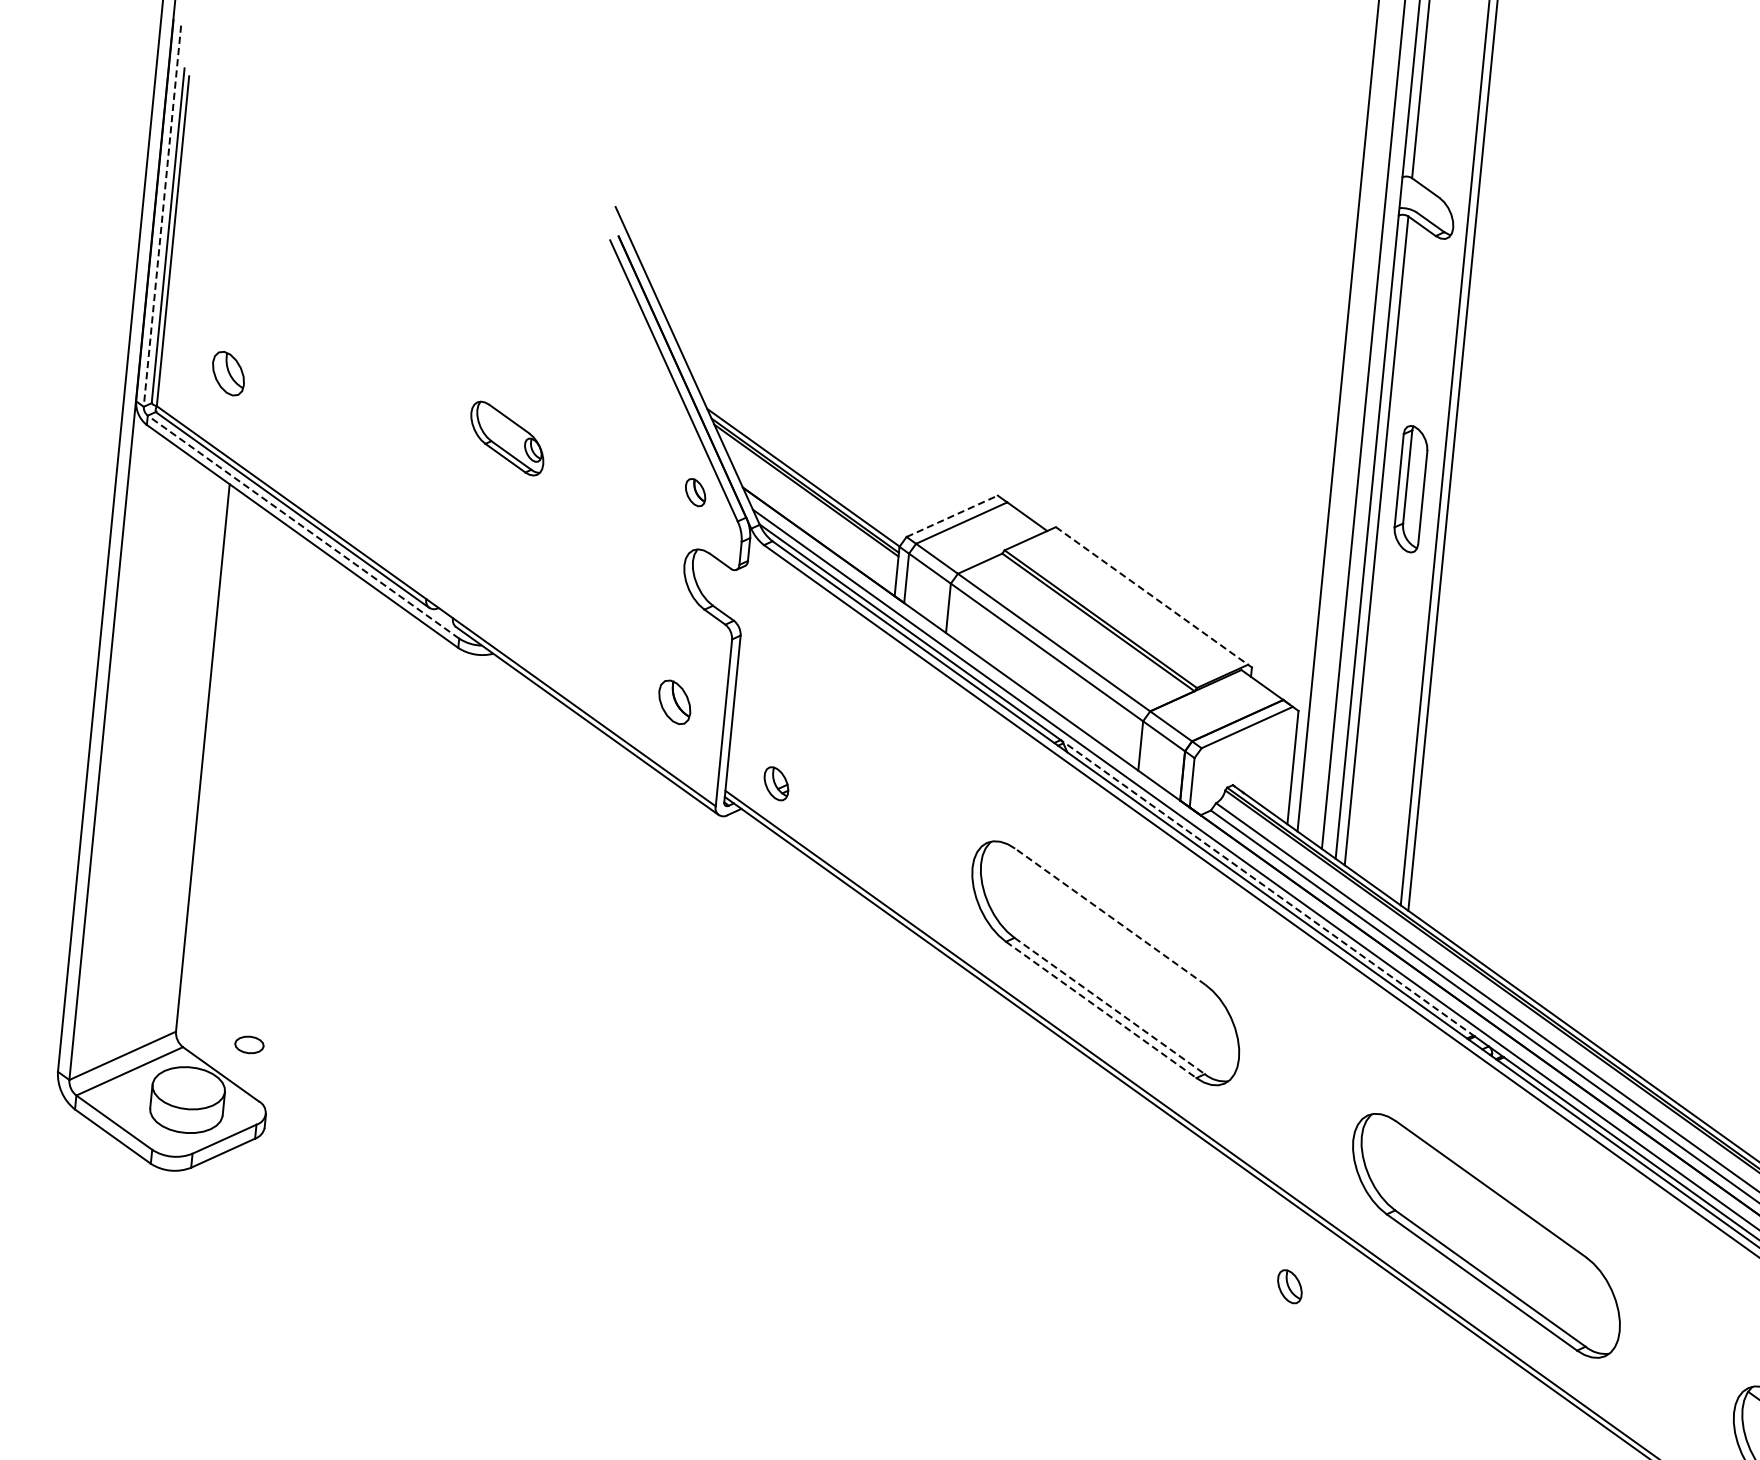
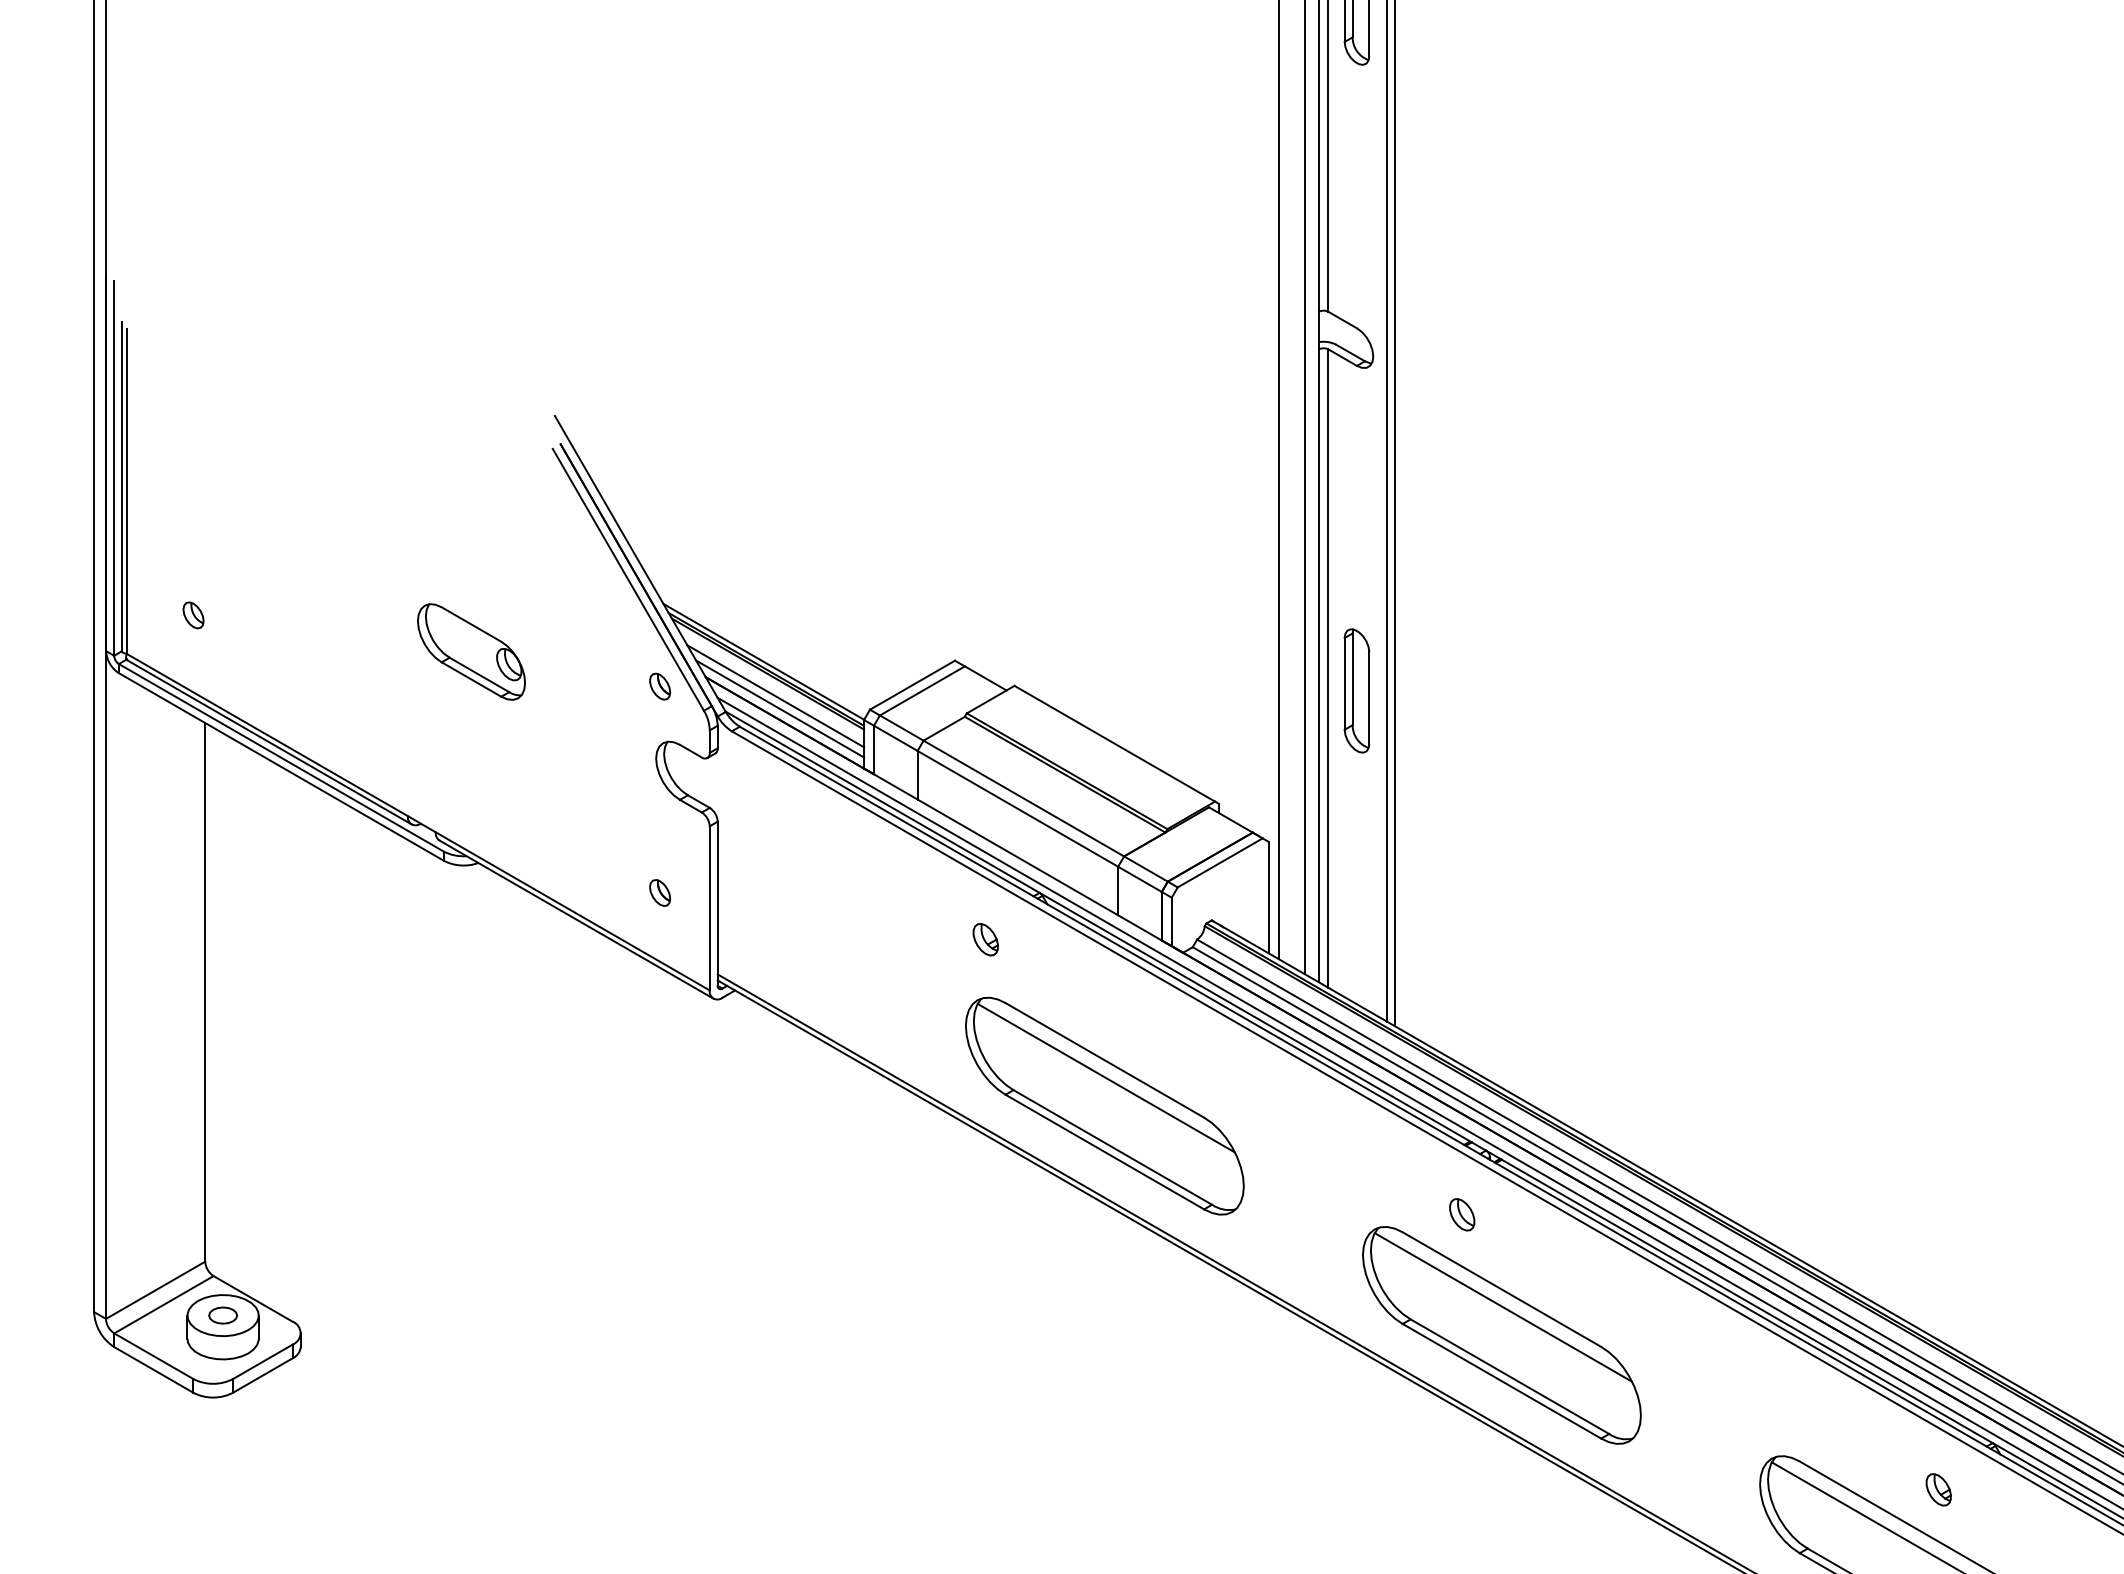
line: (162, 216) -> (114, 468), dashed -> solid
part: (228, 373) -> (193, 615), size x0.62
part: (507, 438) -> (471, 651), size x1.43
part: (1410, 488) -> (1356, 690), moved
line: (811, 514) -> (775, 696), added
line: (952, 515) -> (912, 684), dashed -> solid
line: (303, 526) -> (281, 757), dashed -> solid
line: (815, 526) -> (780, 708), added
line: (1151, 595) -> (1114, 743), dashed -> solid
part: (675, 701) -> (660, 892), size x0.62
part: (776, 783) -> (985, 939), moved
line: (1267, 888) -> (1255, 1017), dashed -> solid
line: (1109, 916) -> (1104, 1060), dashed -> solid
line: (1109, 934) -> (1105, 1077), added
line: (1109, 1006) -> (1112, 1147), dashed -> solid
line: (1100, 1010) -> (1104, 1152), dashed -> solid
part: (248, 1044) -> (222, 1315), moved
line: (1490, 1207) -> (1503, 1307), added
part: (1290, 1286) -> (1462, 1214), moved

